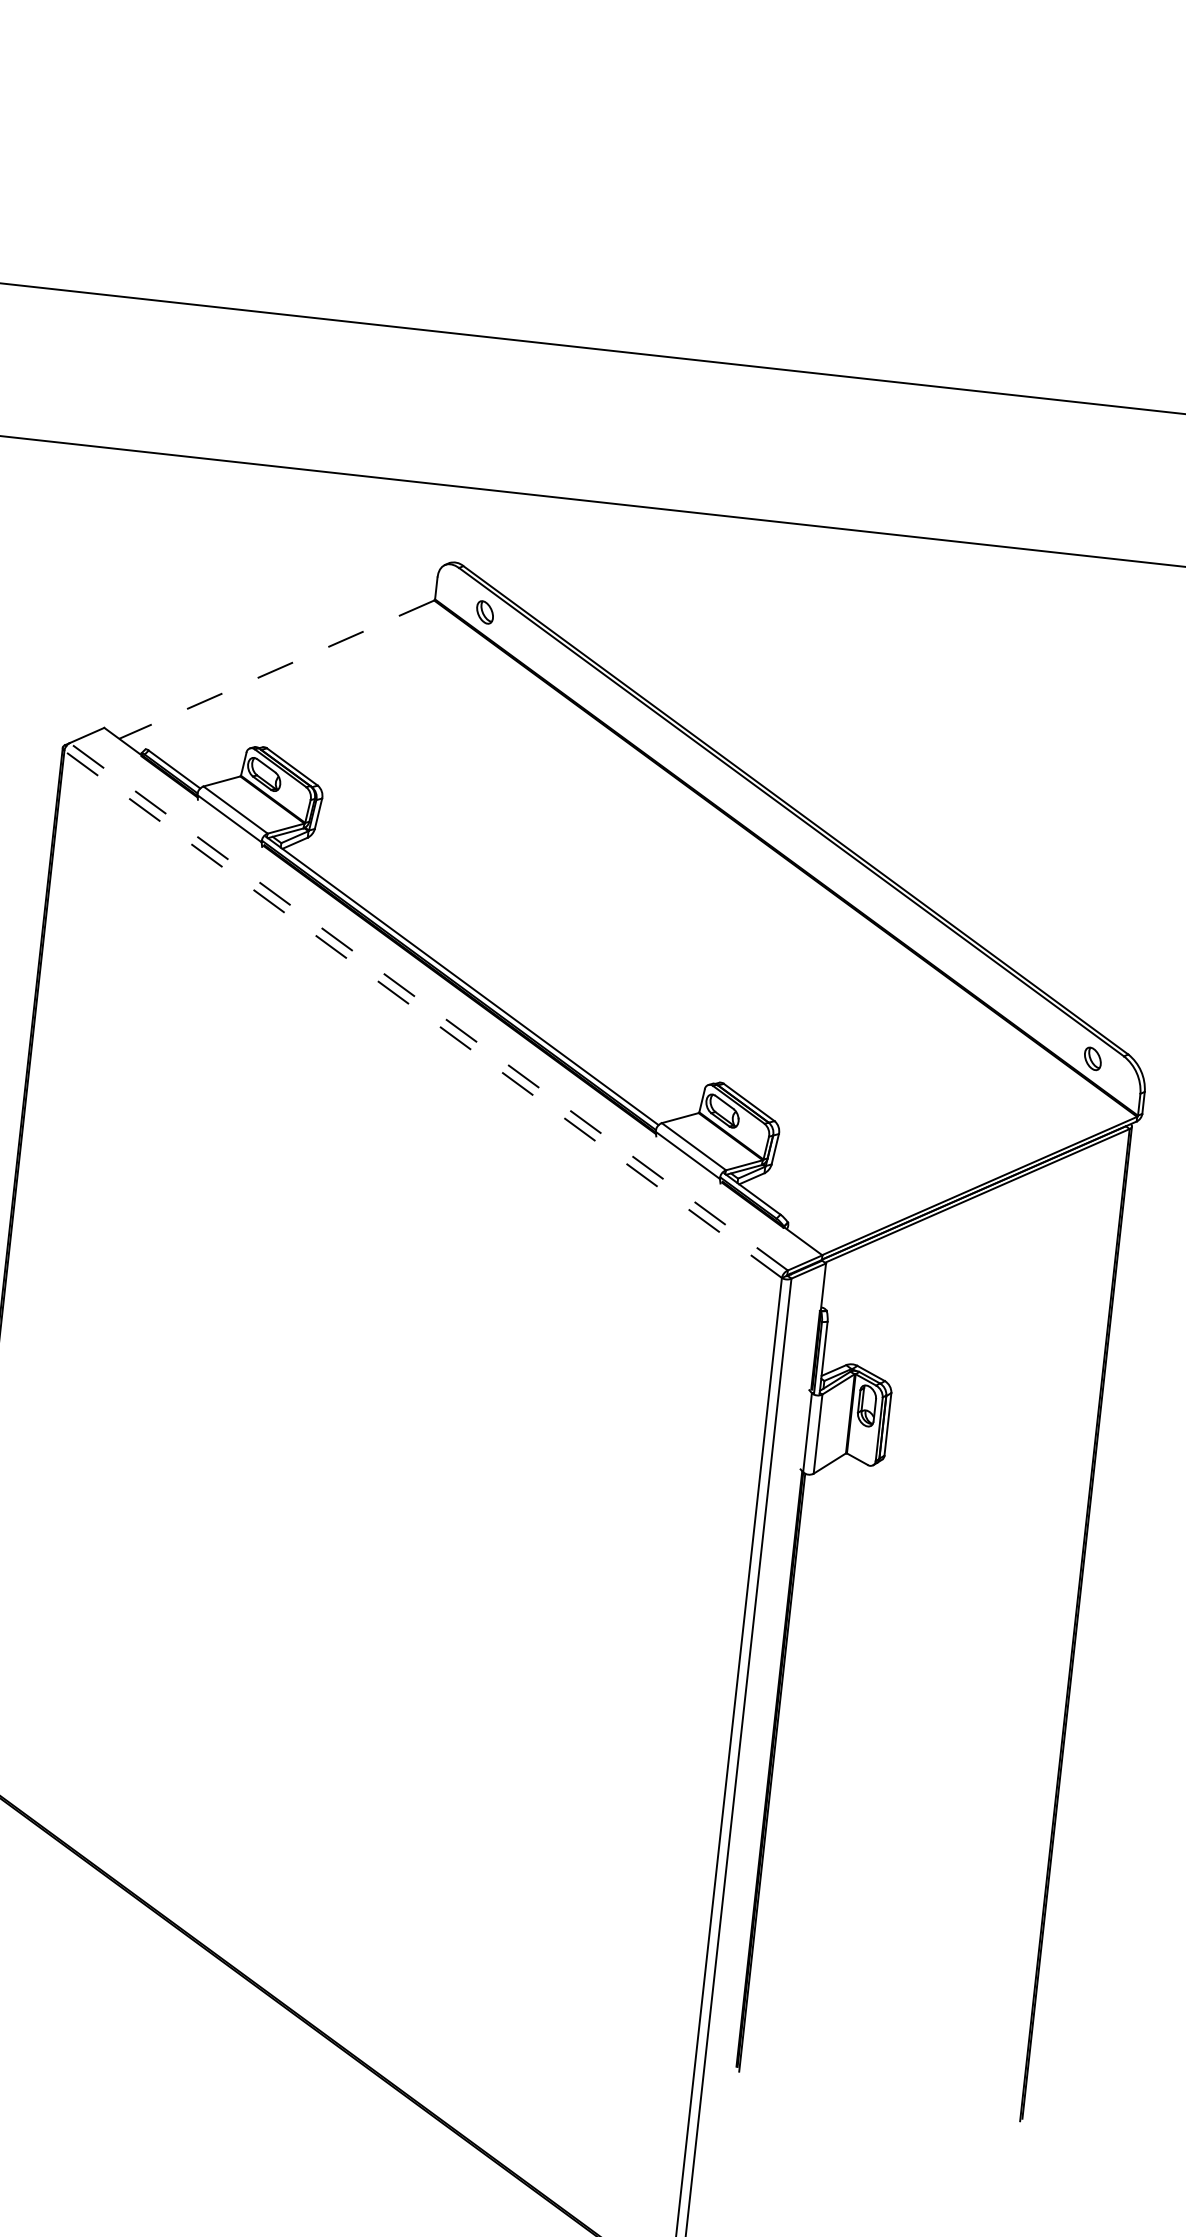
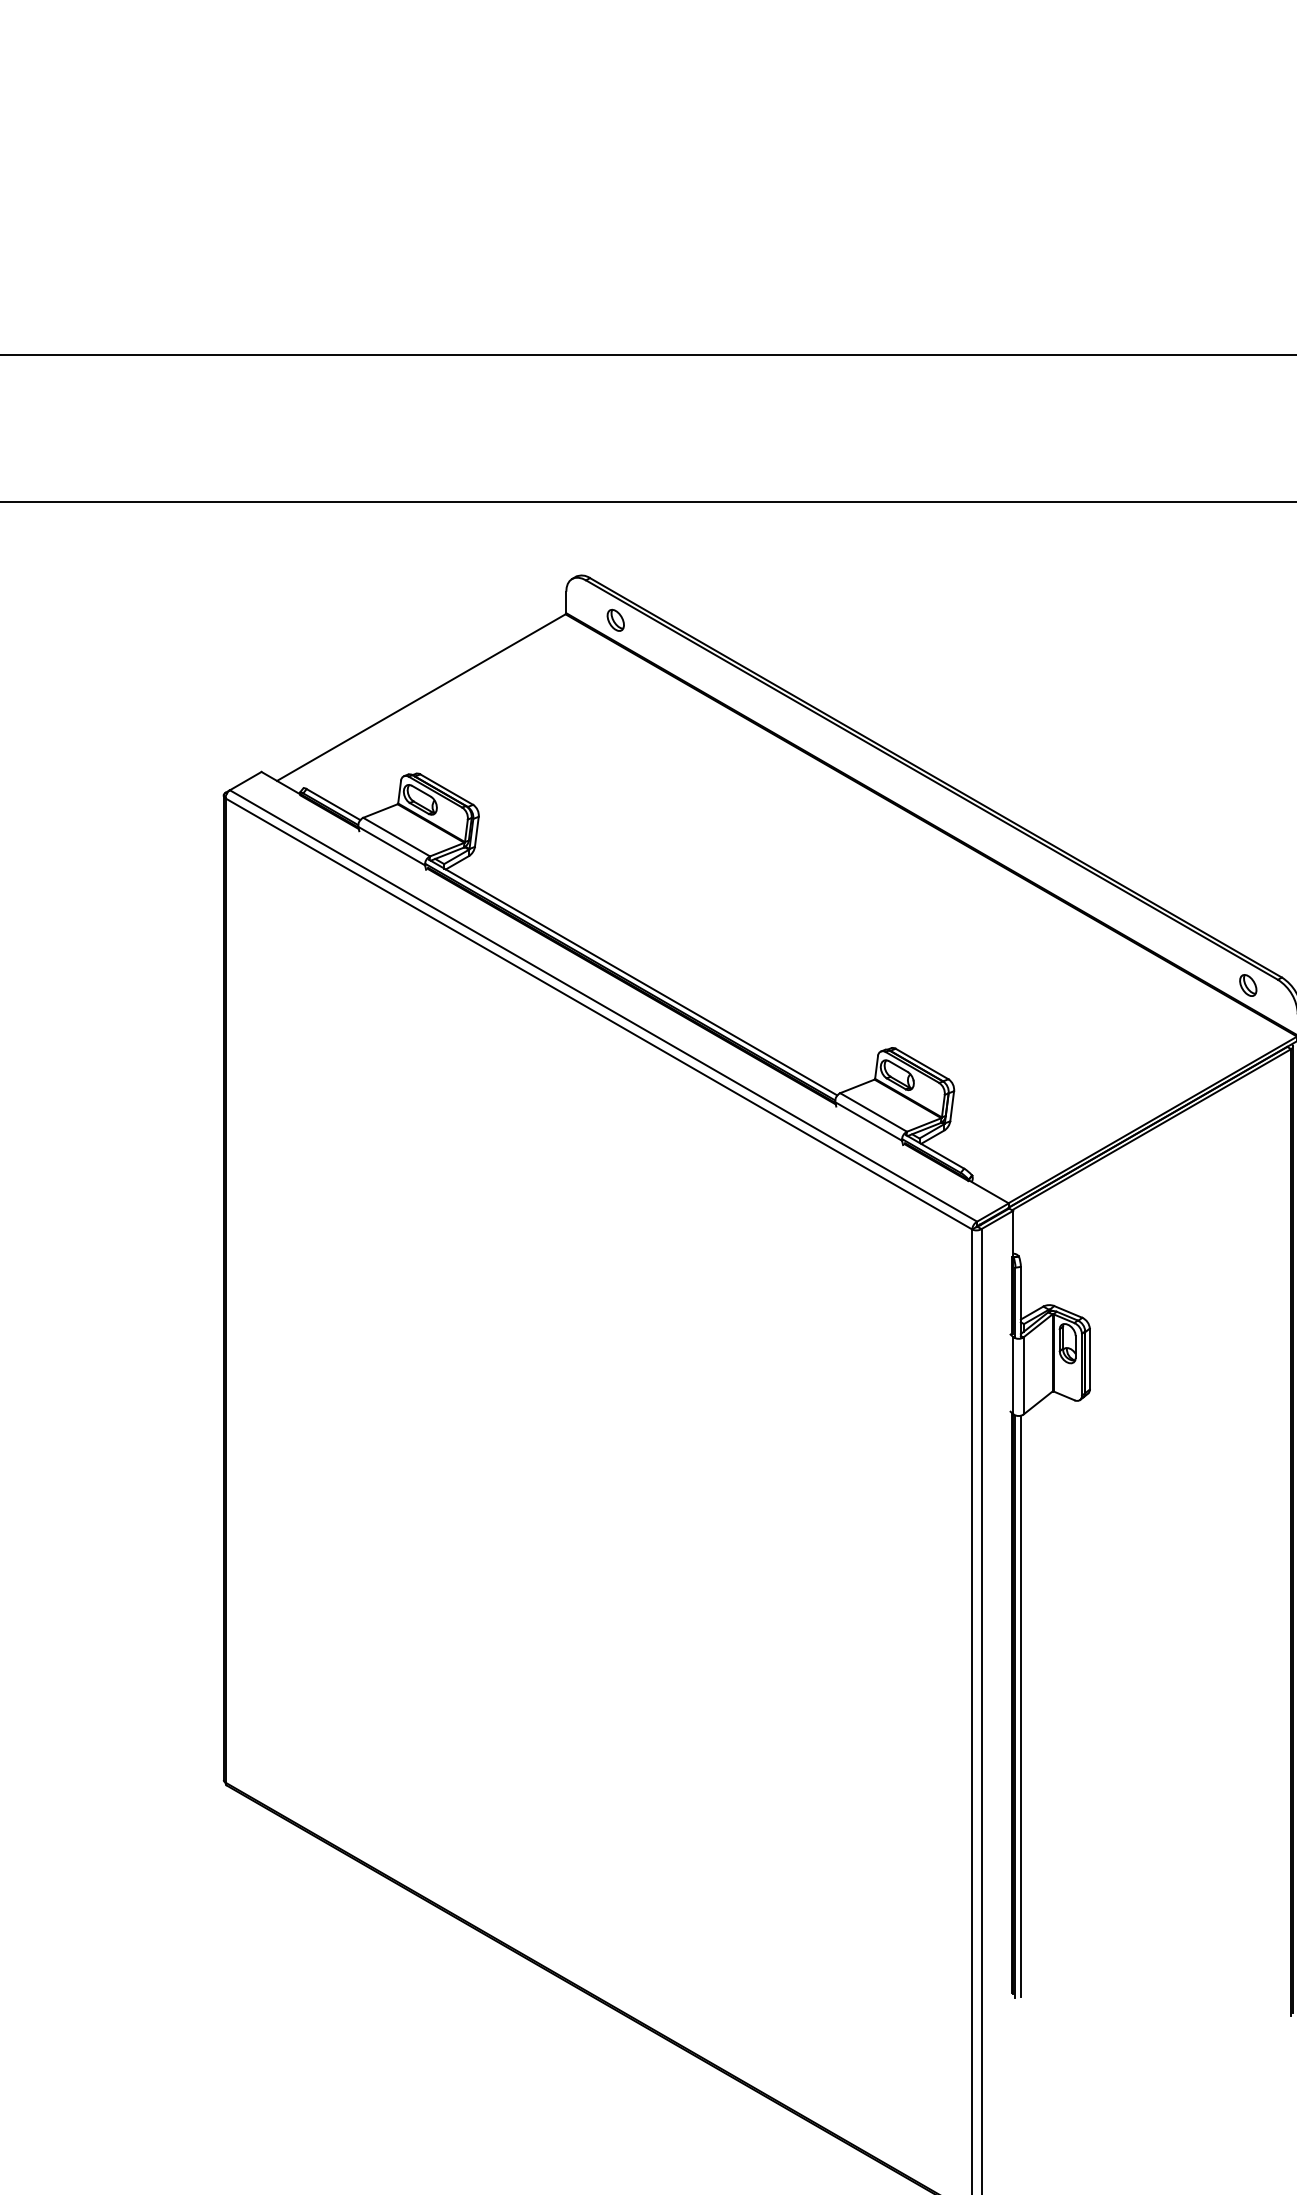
line: (276, 669) -> (421, 697), dashed -> solid
line: (428, 1006) -> (603, 1005), dashed -> solid
line: (422, 1013) -> (598, 1013), dashed -> solid
line: (777, 1773) -> (1020, 1706), added

